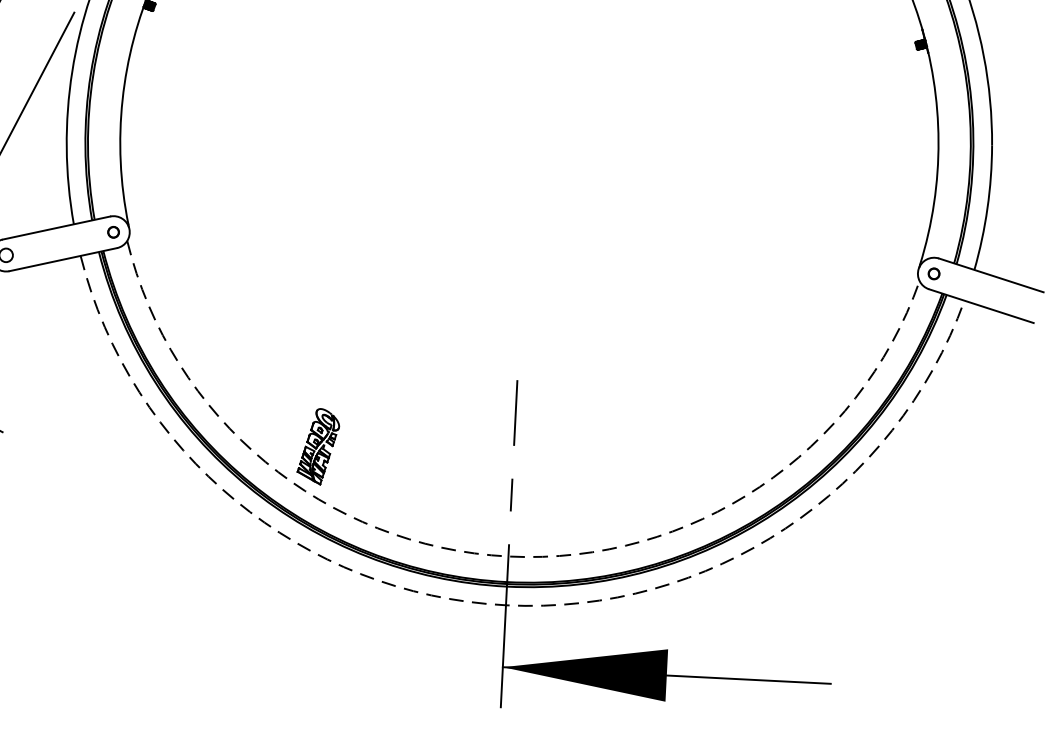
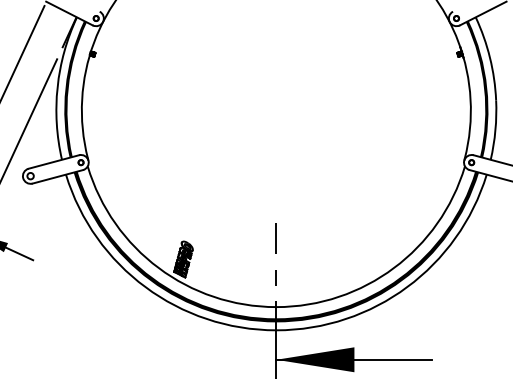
arc: (508, 557) -> (276, 307), dashed -> solid
arc: (506, 605) -> (276, 330), dashed -> solid

